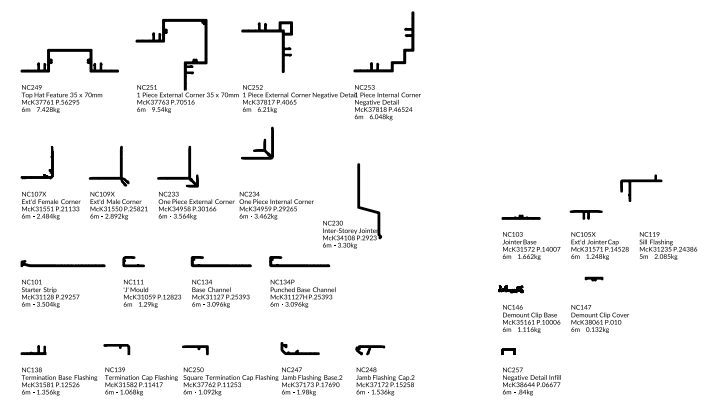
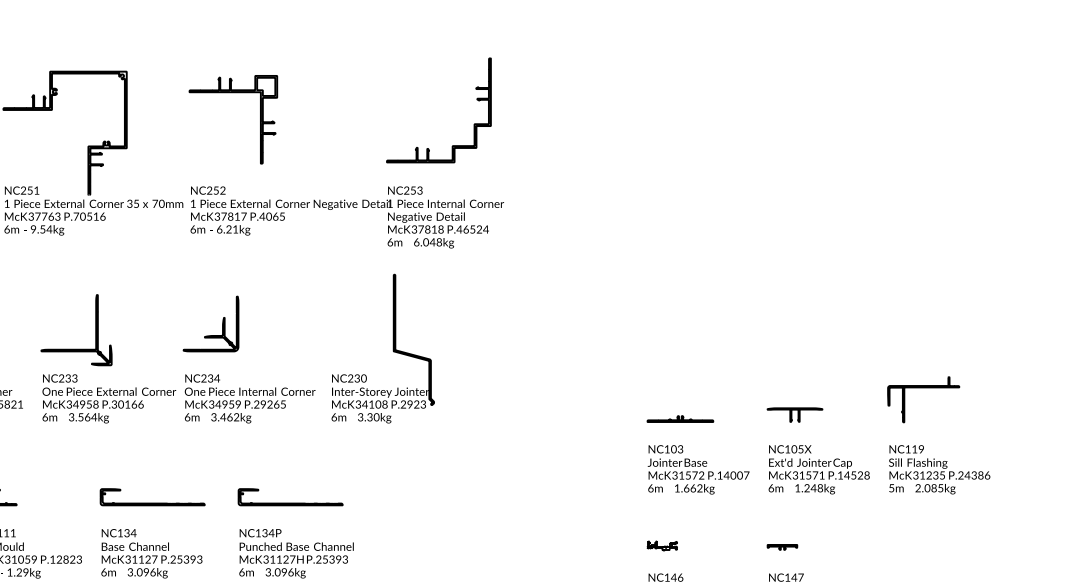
part: (257, 142) -> (211, 322), moved
part: (641, 187) -> (924, 398), moved
part: (352, 205) -> (383, 347), moved
part: (593, 278) -> (781, 546), moved
part: (510, 288) -> (661, 544), size x0.71

